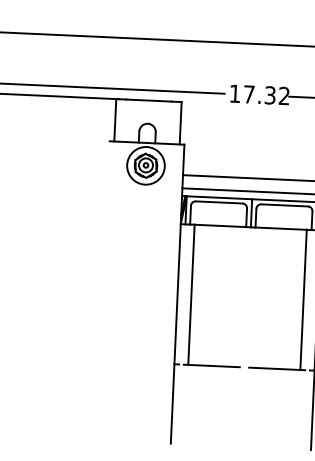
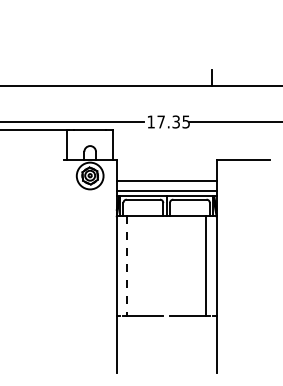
text: (283, 95) -> (185, 121), 17.32 -> 17.35
line: (191, 295) -> (126, 266), solid -> dashed

